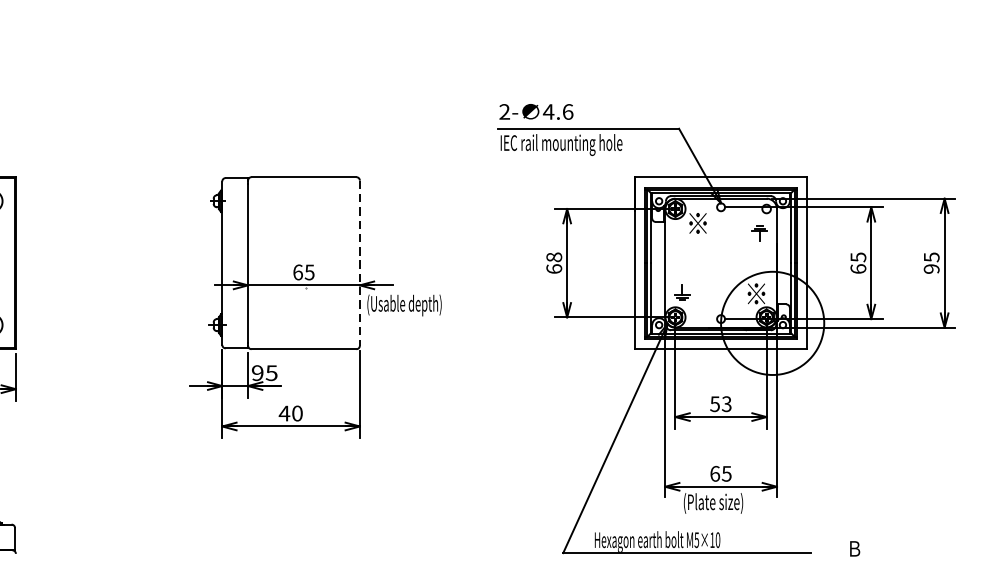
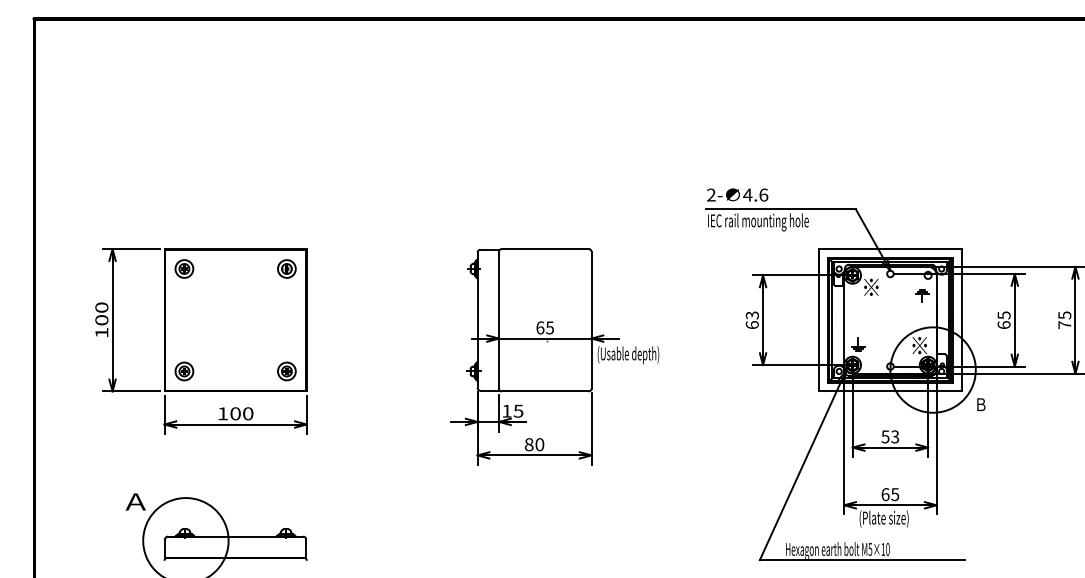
text: (553, 257) -> (751, 315), 68 -> 63
line: (359, 263) -> (591, 320), dashed -> solid
text: (931, 269) -> (1064, 325), 95 -> 75
text: (257, 372) -> (506, 410), 95 -> 15
text: (283, 413) -> (528, 444), 40 -> 80
text: (855, 548) -> (981, 404), moved

